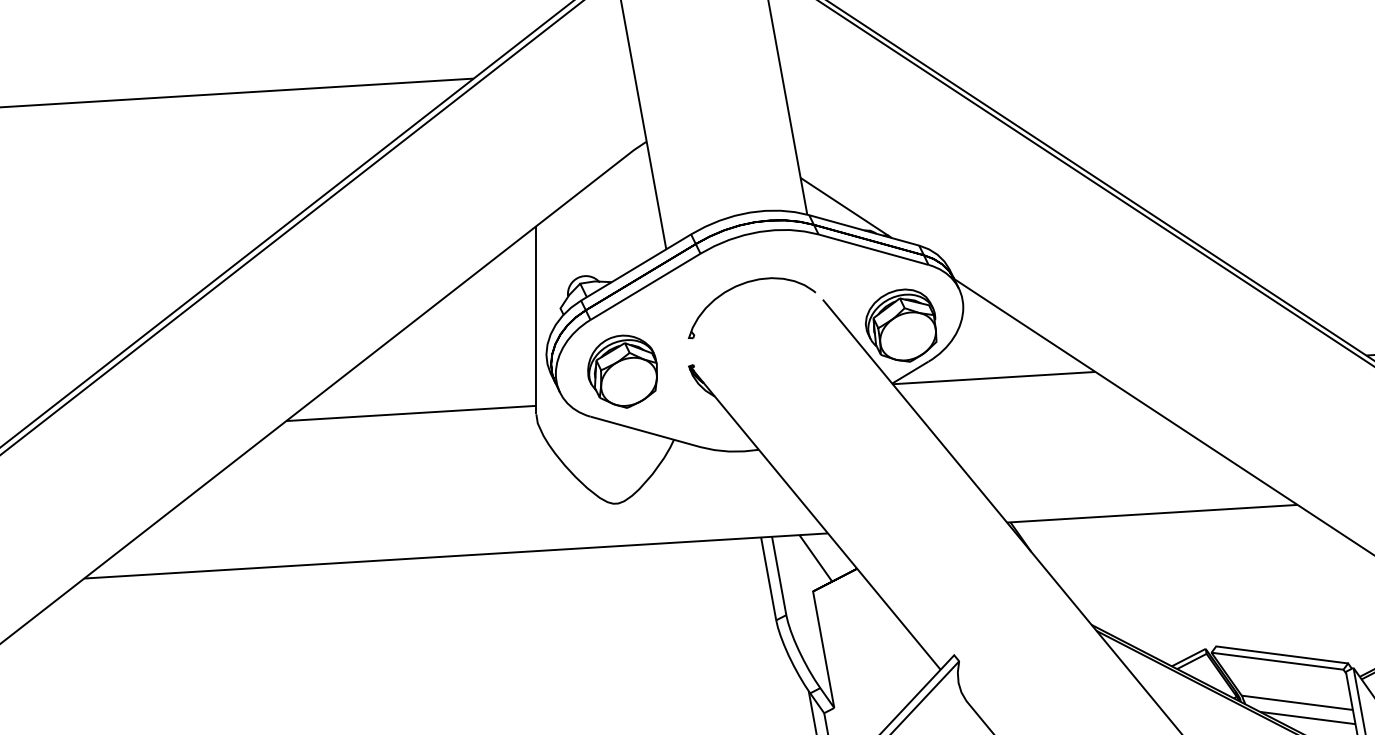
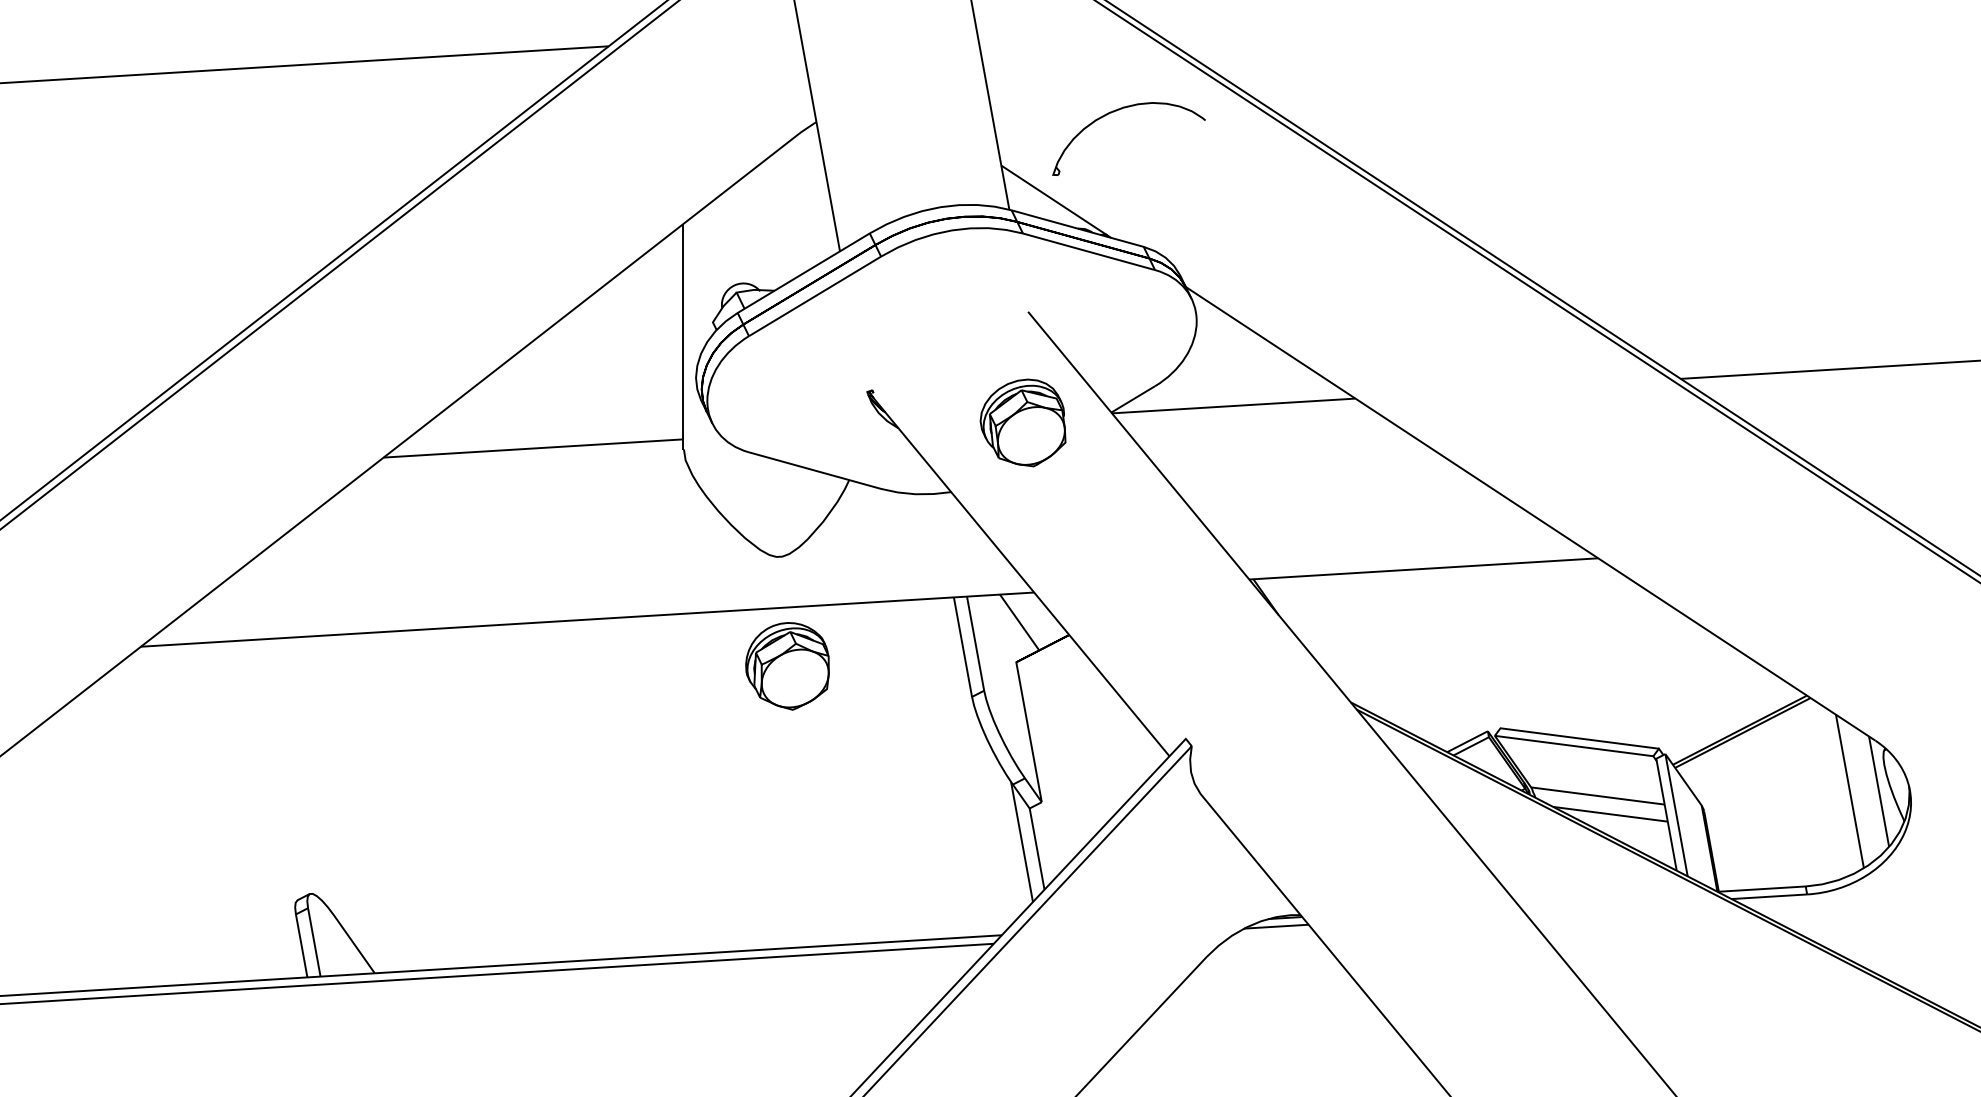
part: (744, 284) -> (1119, 110), moved
part: (900, 325) -> (1022, 422), moved
part: (622, 371) -> (787, 666), moved

